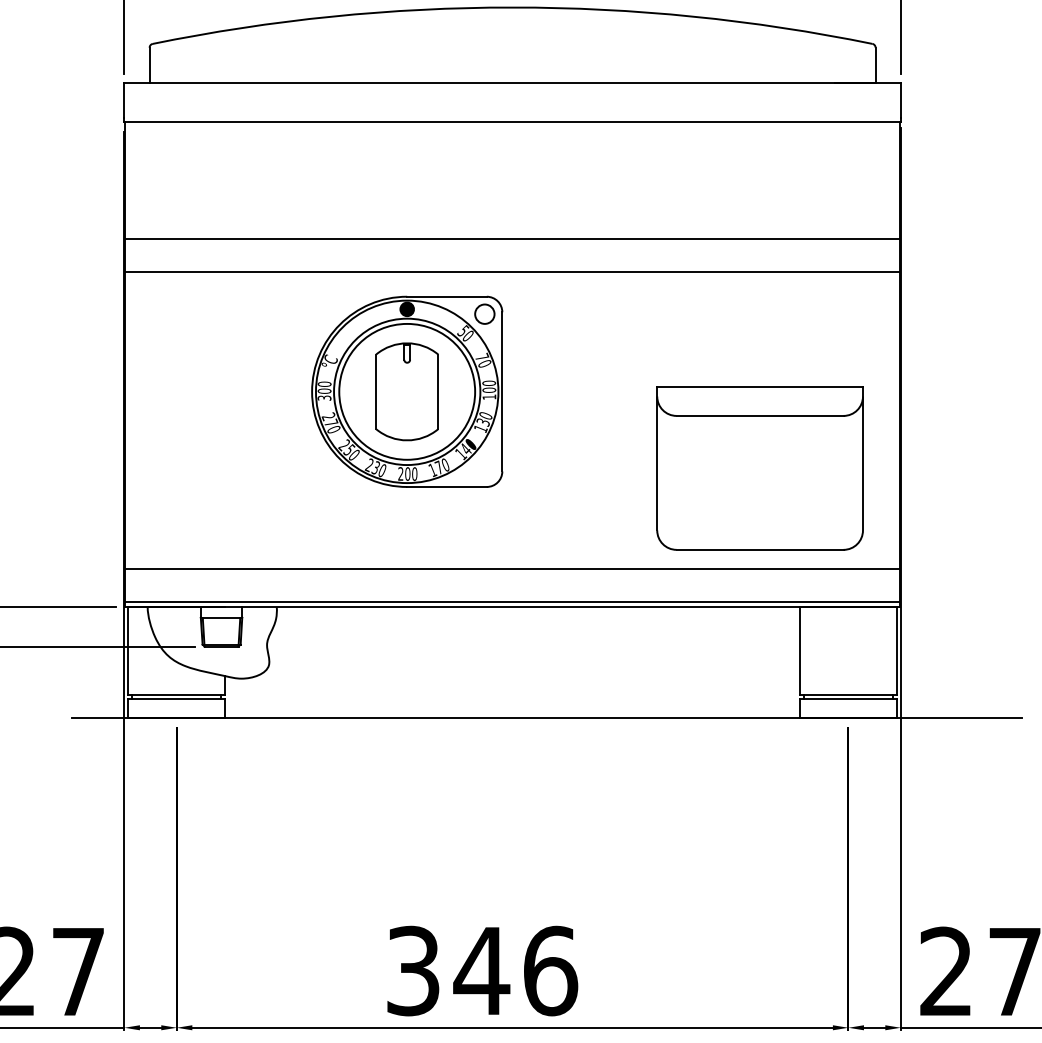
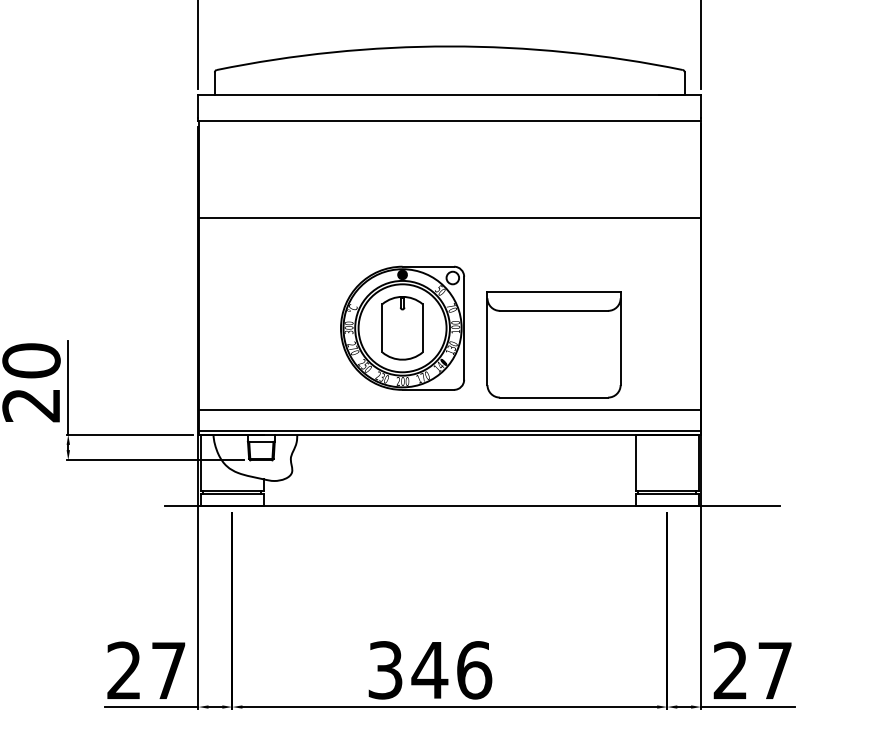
line: (512, 239) -> (449, 196), removed
part: (407, 390) -> (402, 327), moved
part: (759, 467) -> (553, 344), moved

